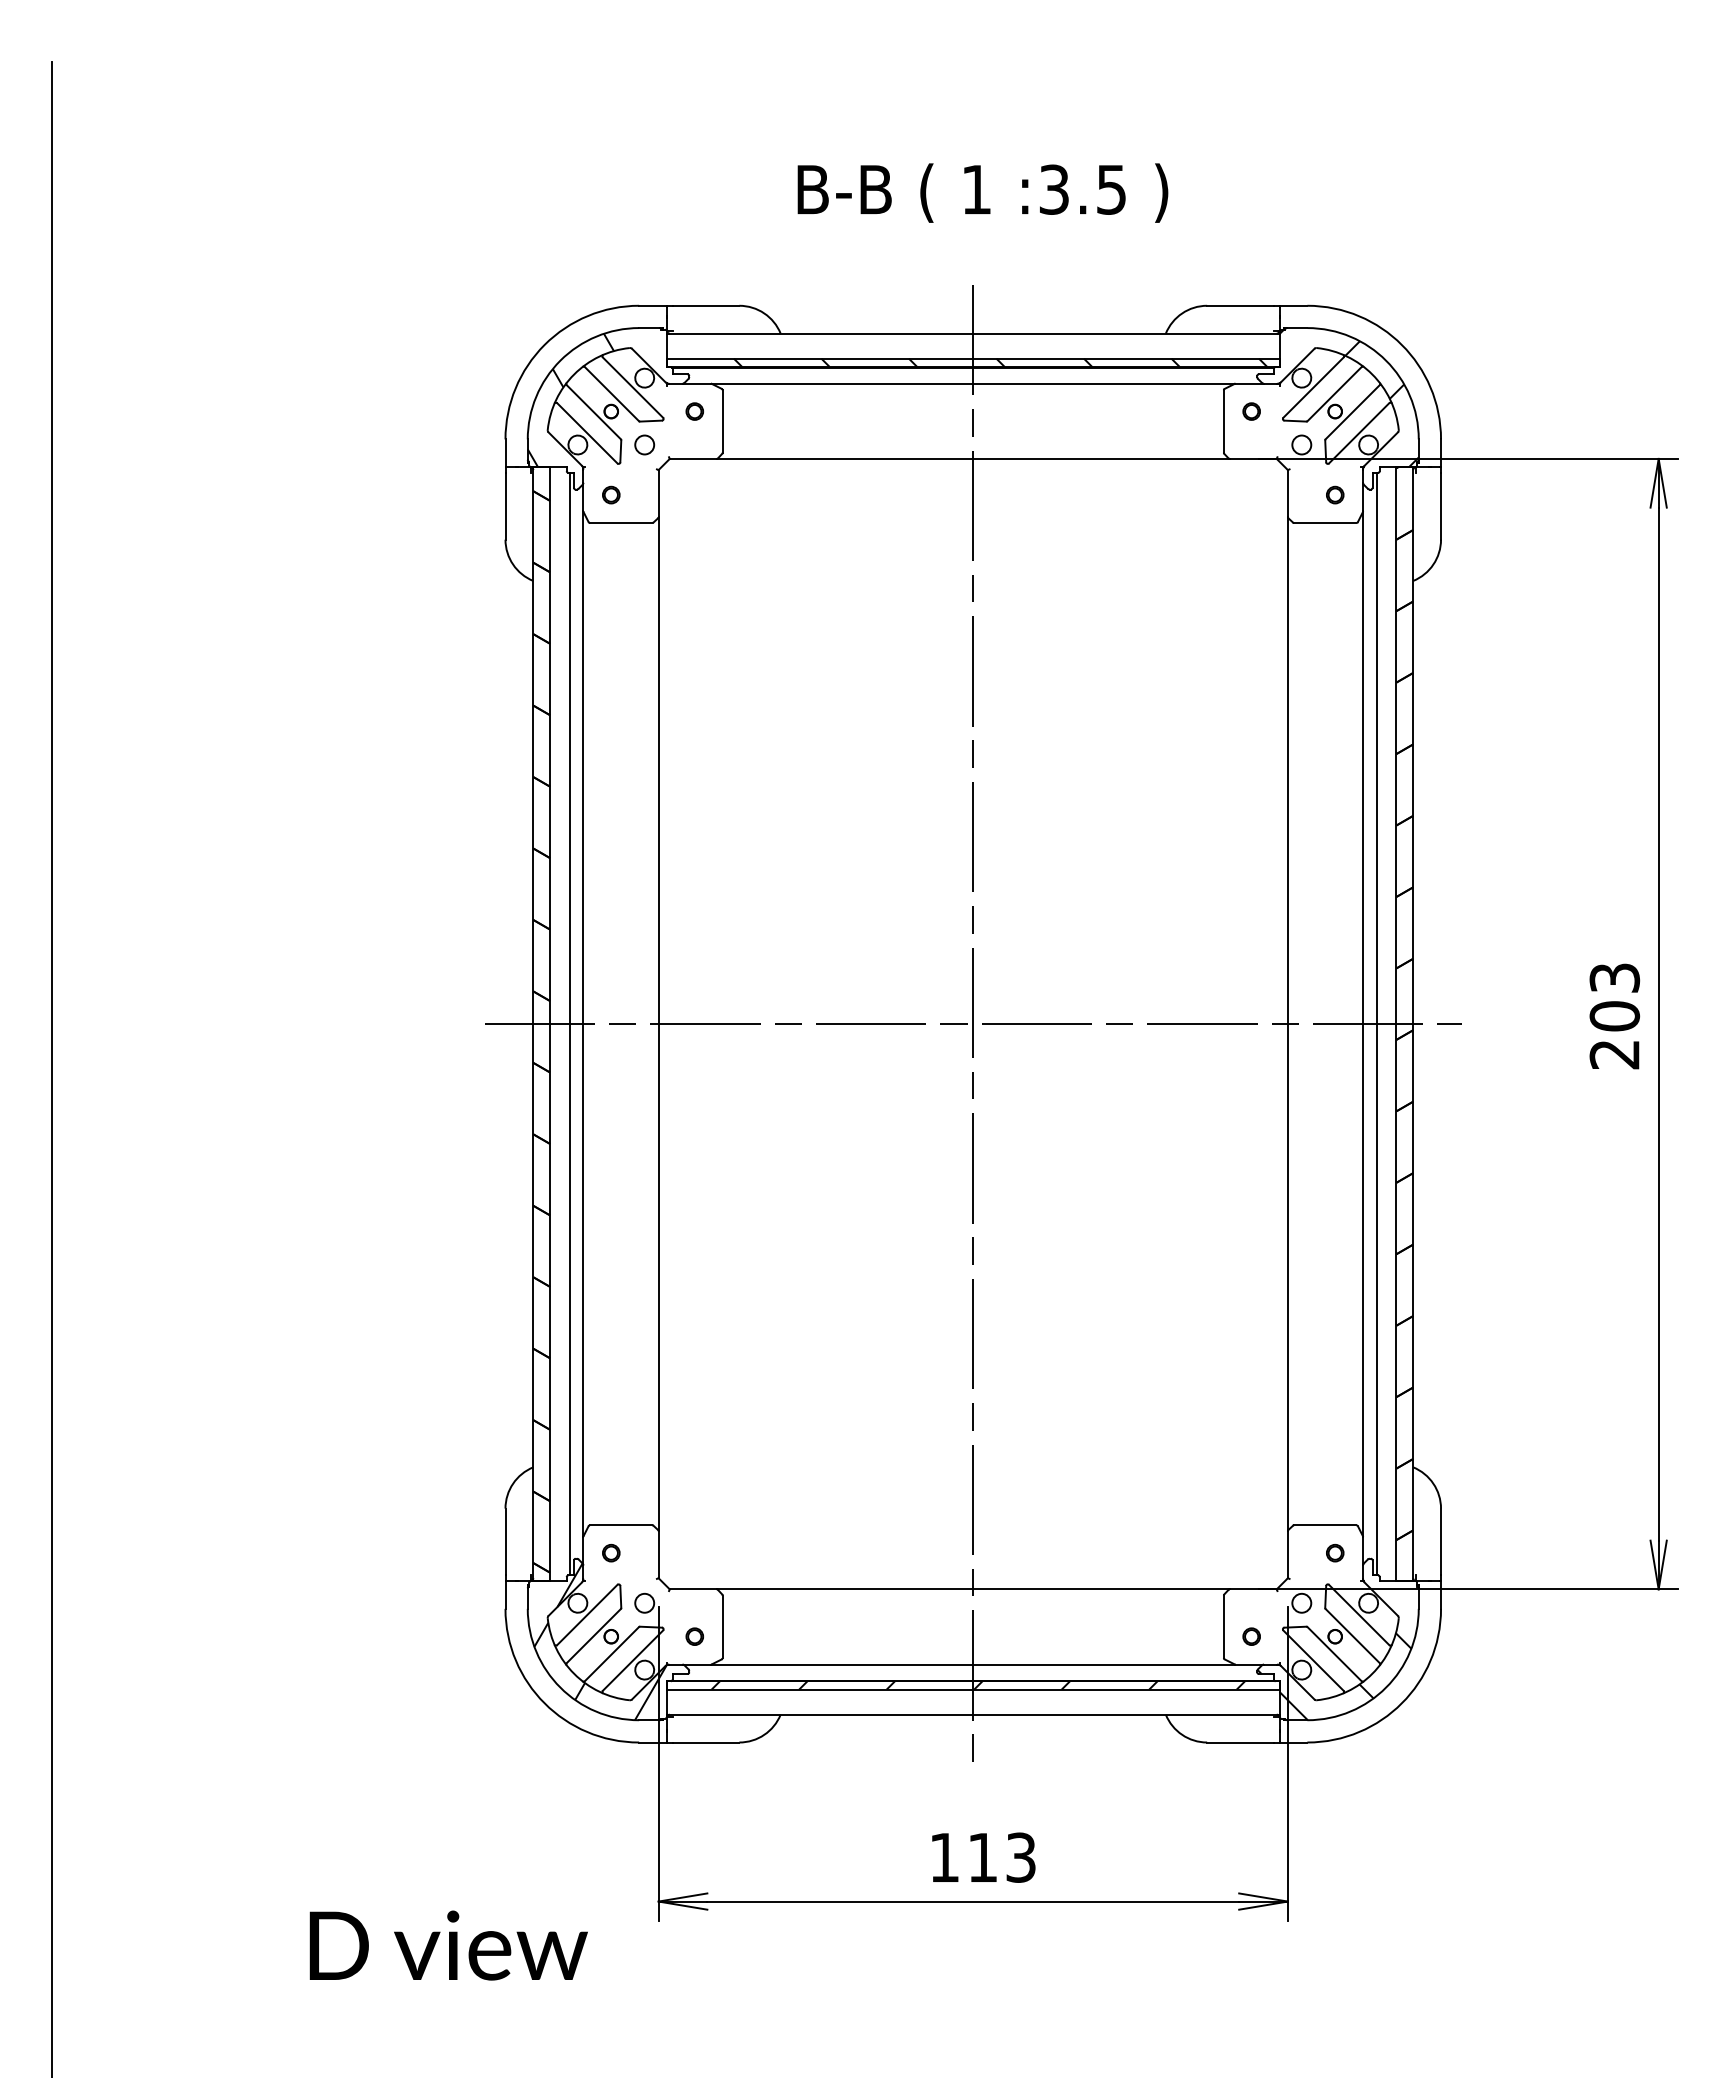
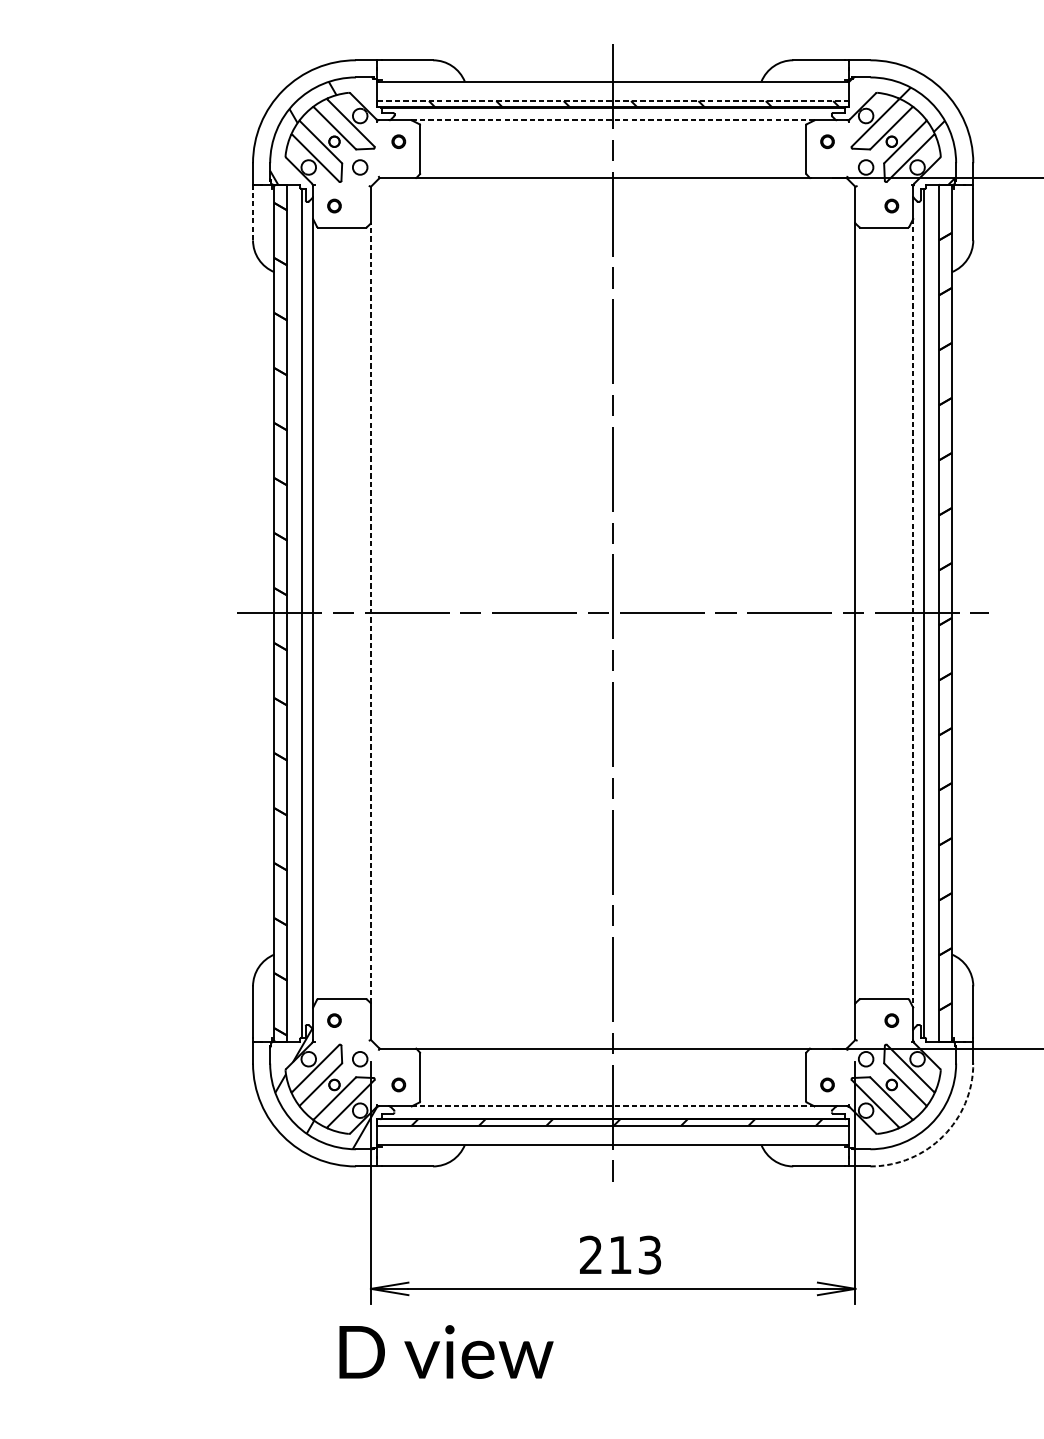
line: (972, 358) -> (612, 100), solid -> dashed
line: (973, 383) -> (613, 120), solid -> dashed
line: (505, 505) -> (253, 214), solid -> dashed
line: (658, 1023) -> (370, 612), solid -> dashed
line: (1363, 1024) -> (913, 613), solid -> dashed
line: (972, 1664) -> (612, 1106), solid -> dashed
hatch: (1334, 1676) -> (891, 1115), removed
arc: (1401, 1703) -> (942, 1136), solid -> dashed
text: (944, 1856) -> (591, 1254), 113 -> 213
text: (448, 1945) -> (446, 1351), moved

